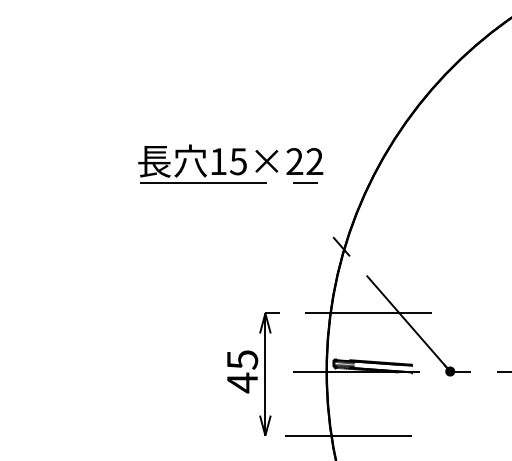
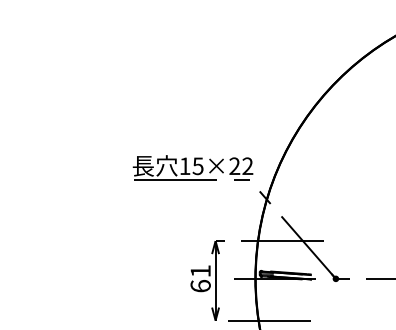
part: (229, 163) -> (192, 167), moved
text: (242, 372) -> (200, 279), 45 -> 61

